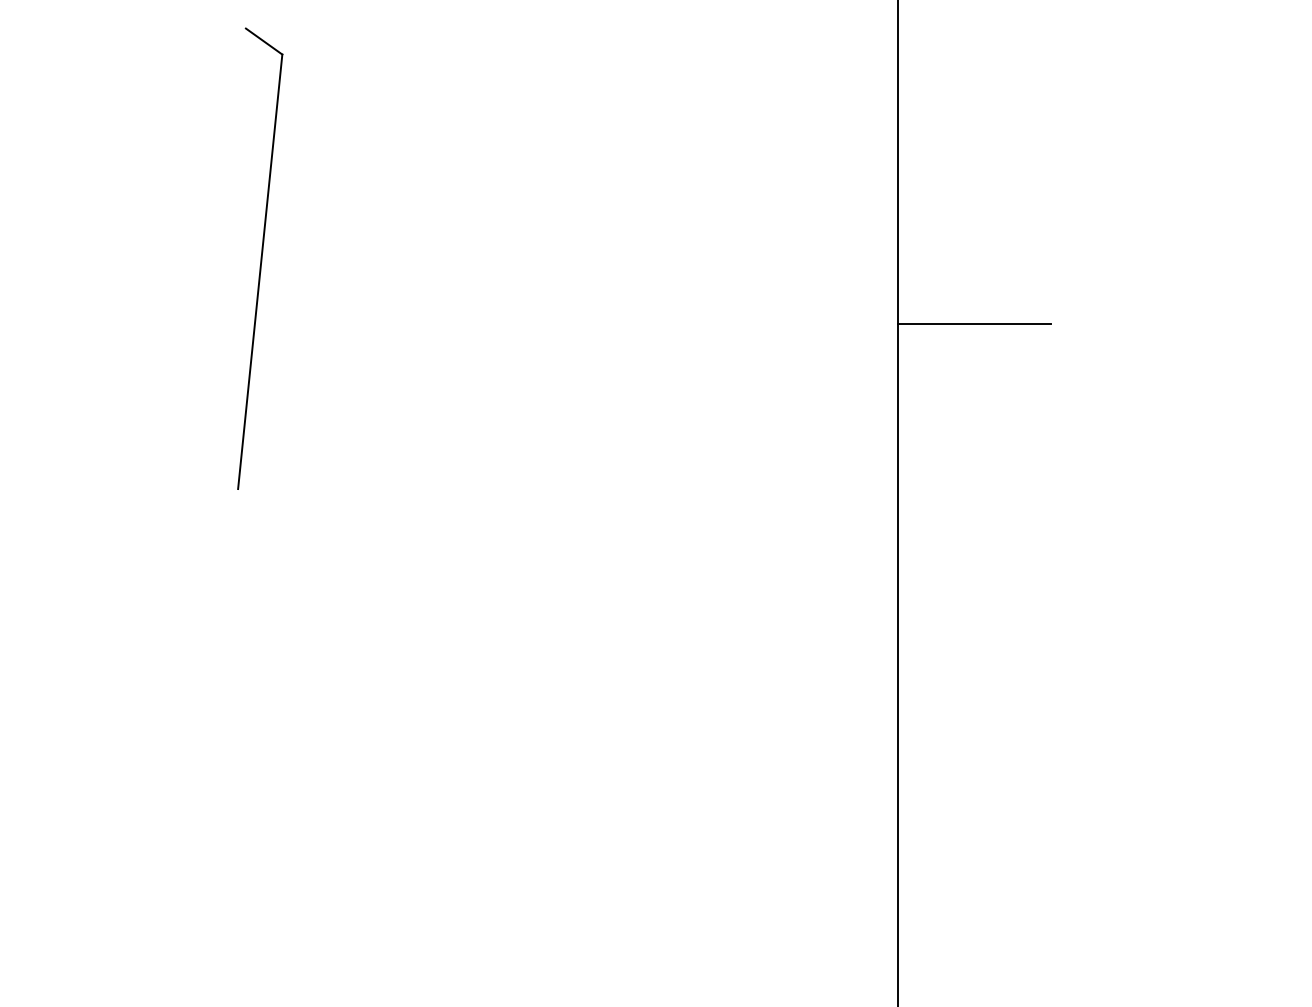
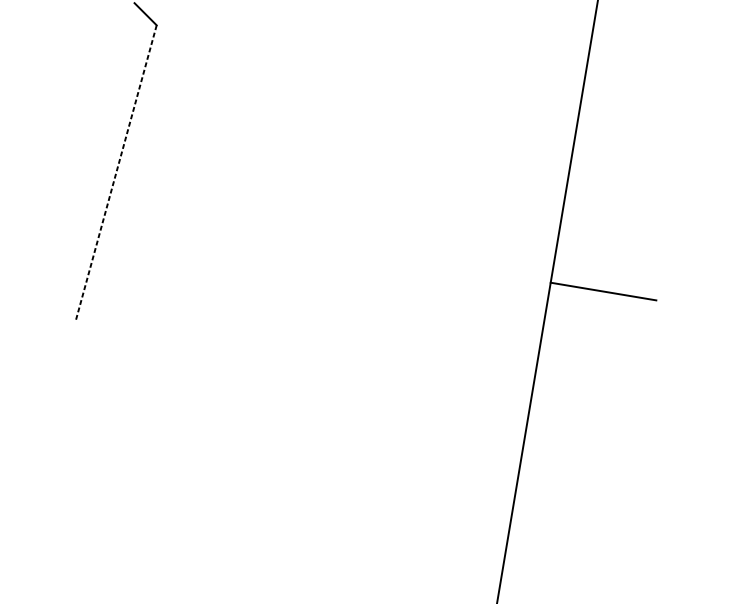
line: (260, 272) -> (116, 173), solid -> dashed

